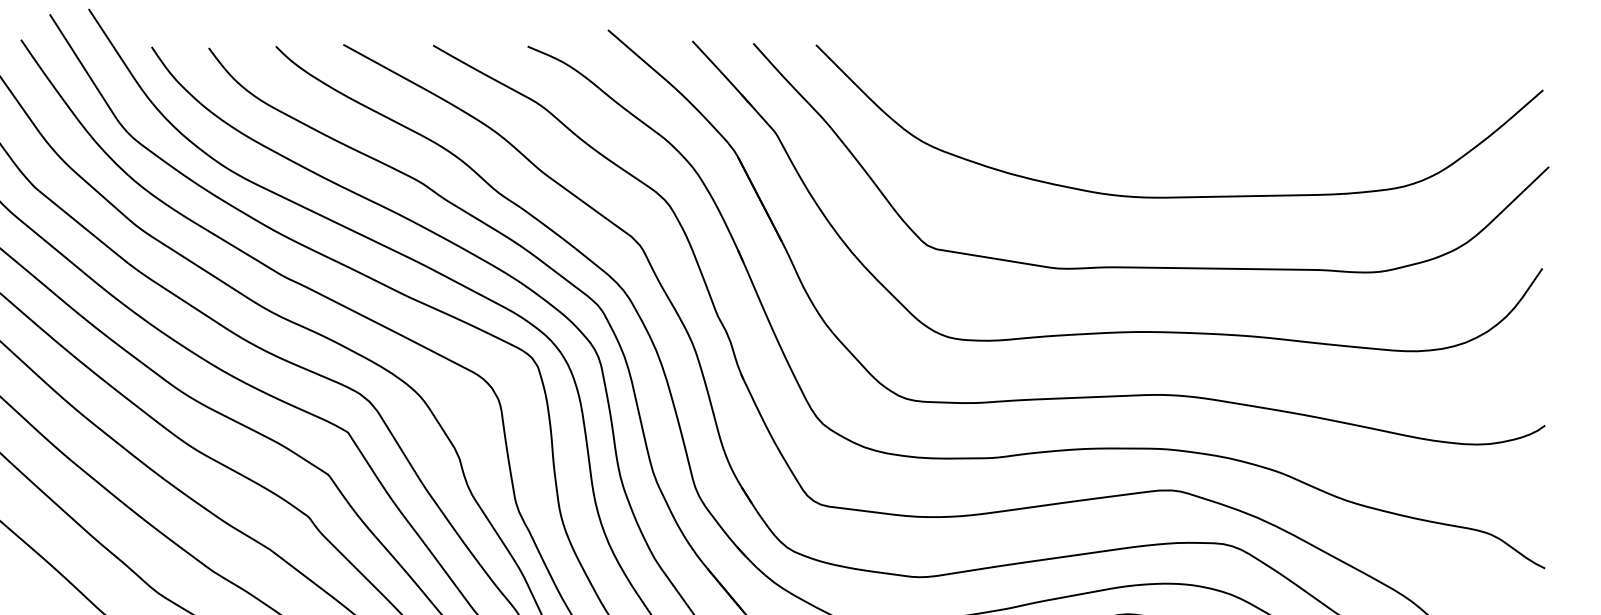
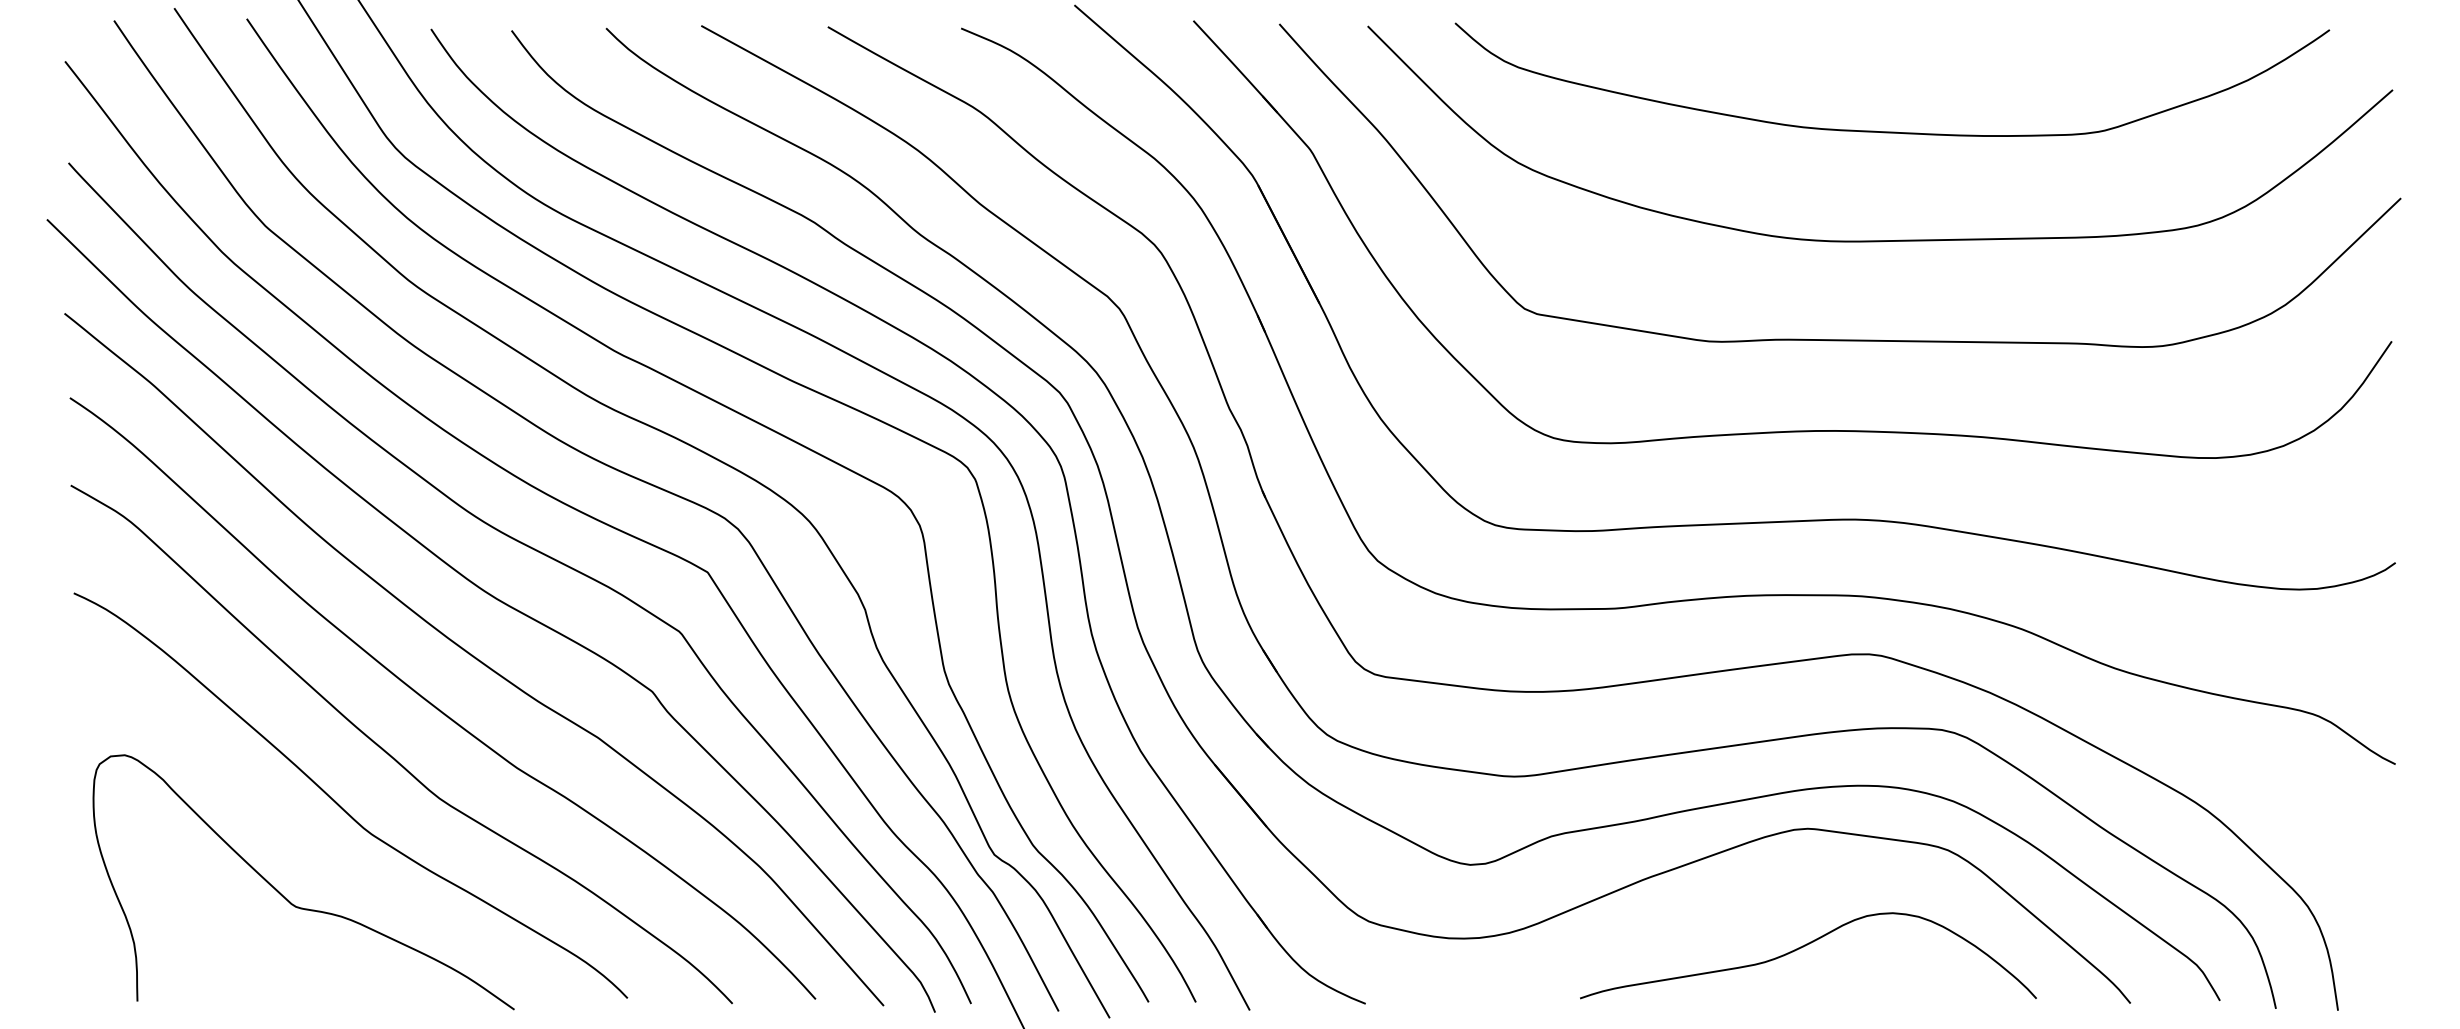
curve: (1188, 119) -> (1892, 131), added

